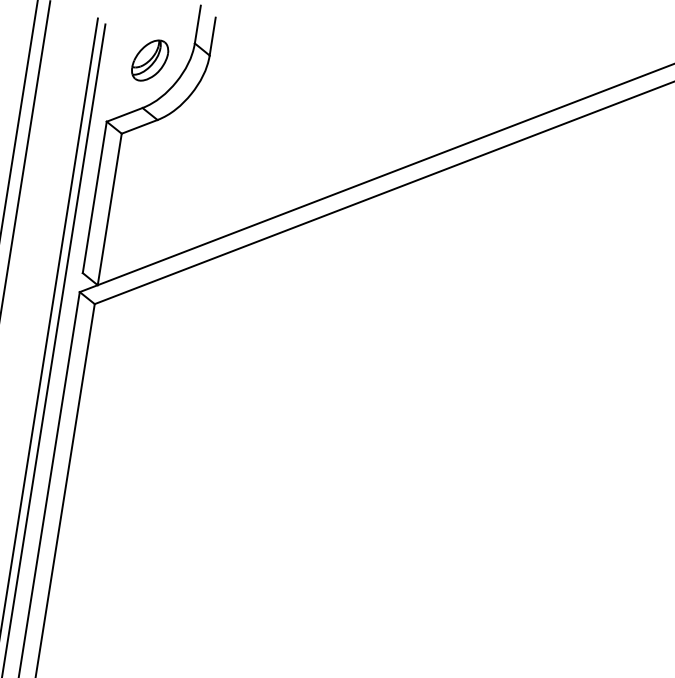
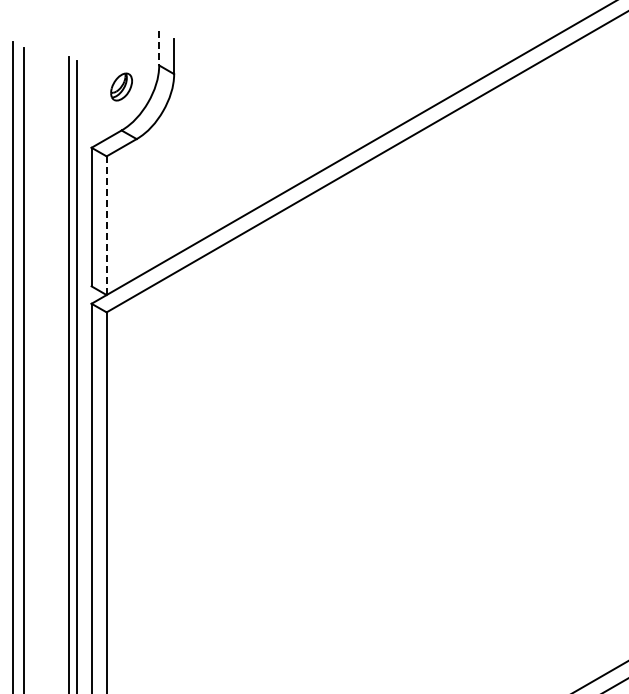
line: (198, 25) -> (159, 48), solid -> dashed
part: (150, 59) -> (121, 86), size x0.7
line: (109, 210) -> (106, 226), solid -> dashed

